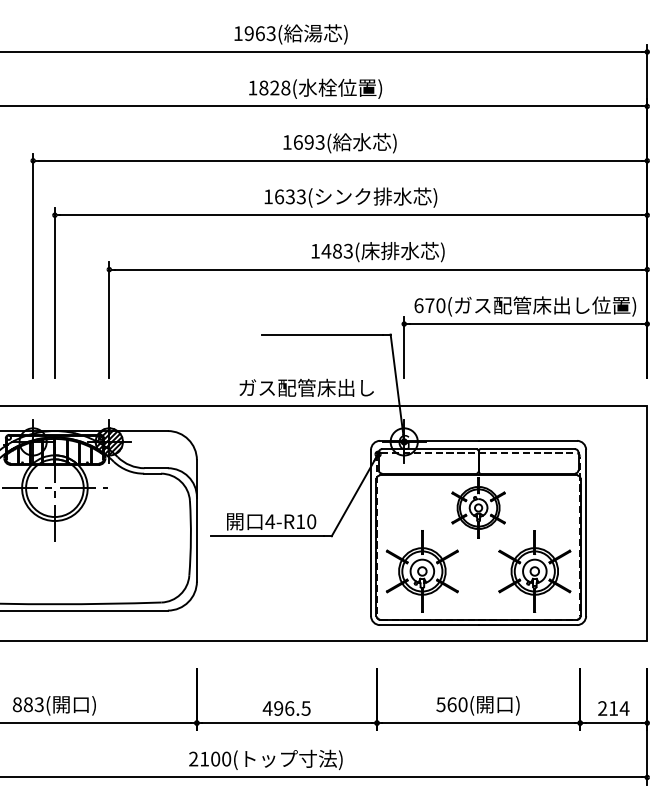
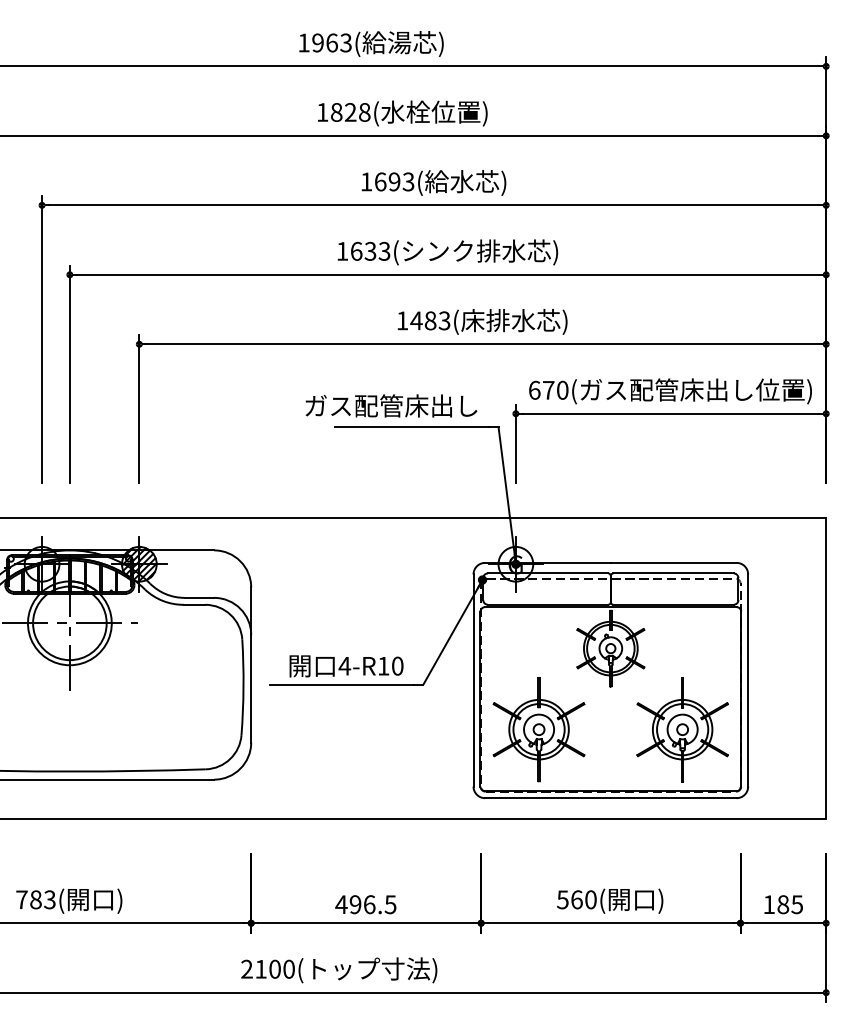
text: (306, 387) -> (391, 405), moved
text: (16, 704) -> (20, 899), 883( -> 783(
text: (613, 708) -> (783, 904), 214 -> 185

